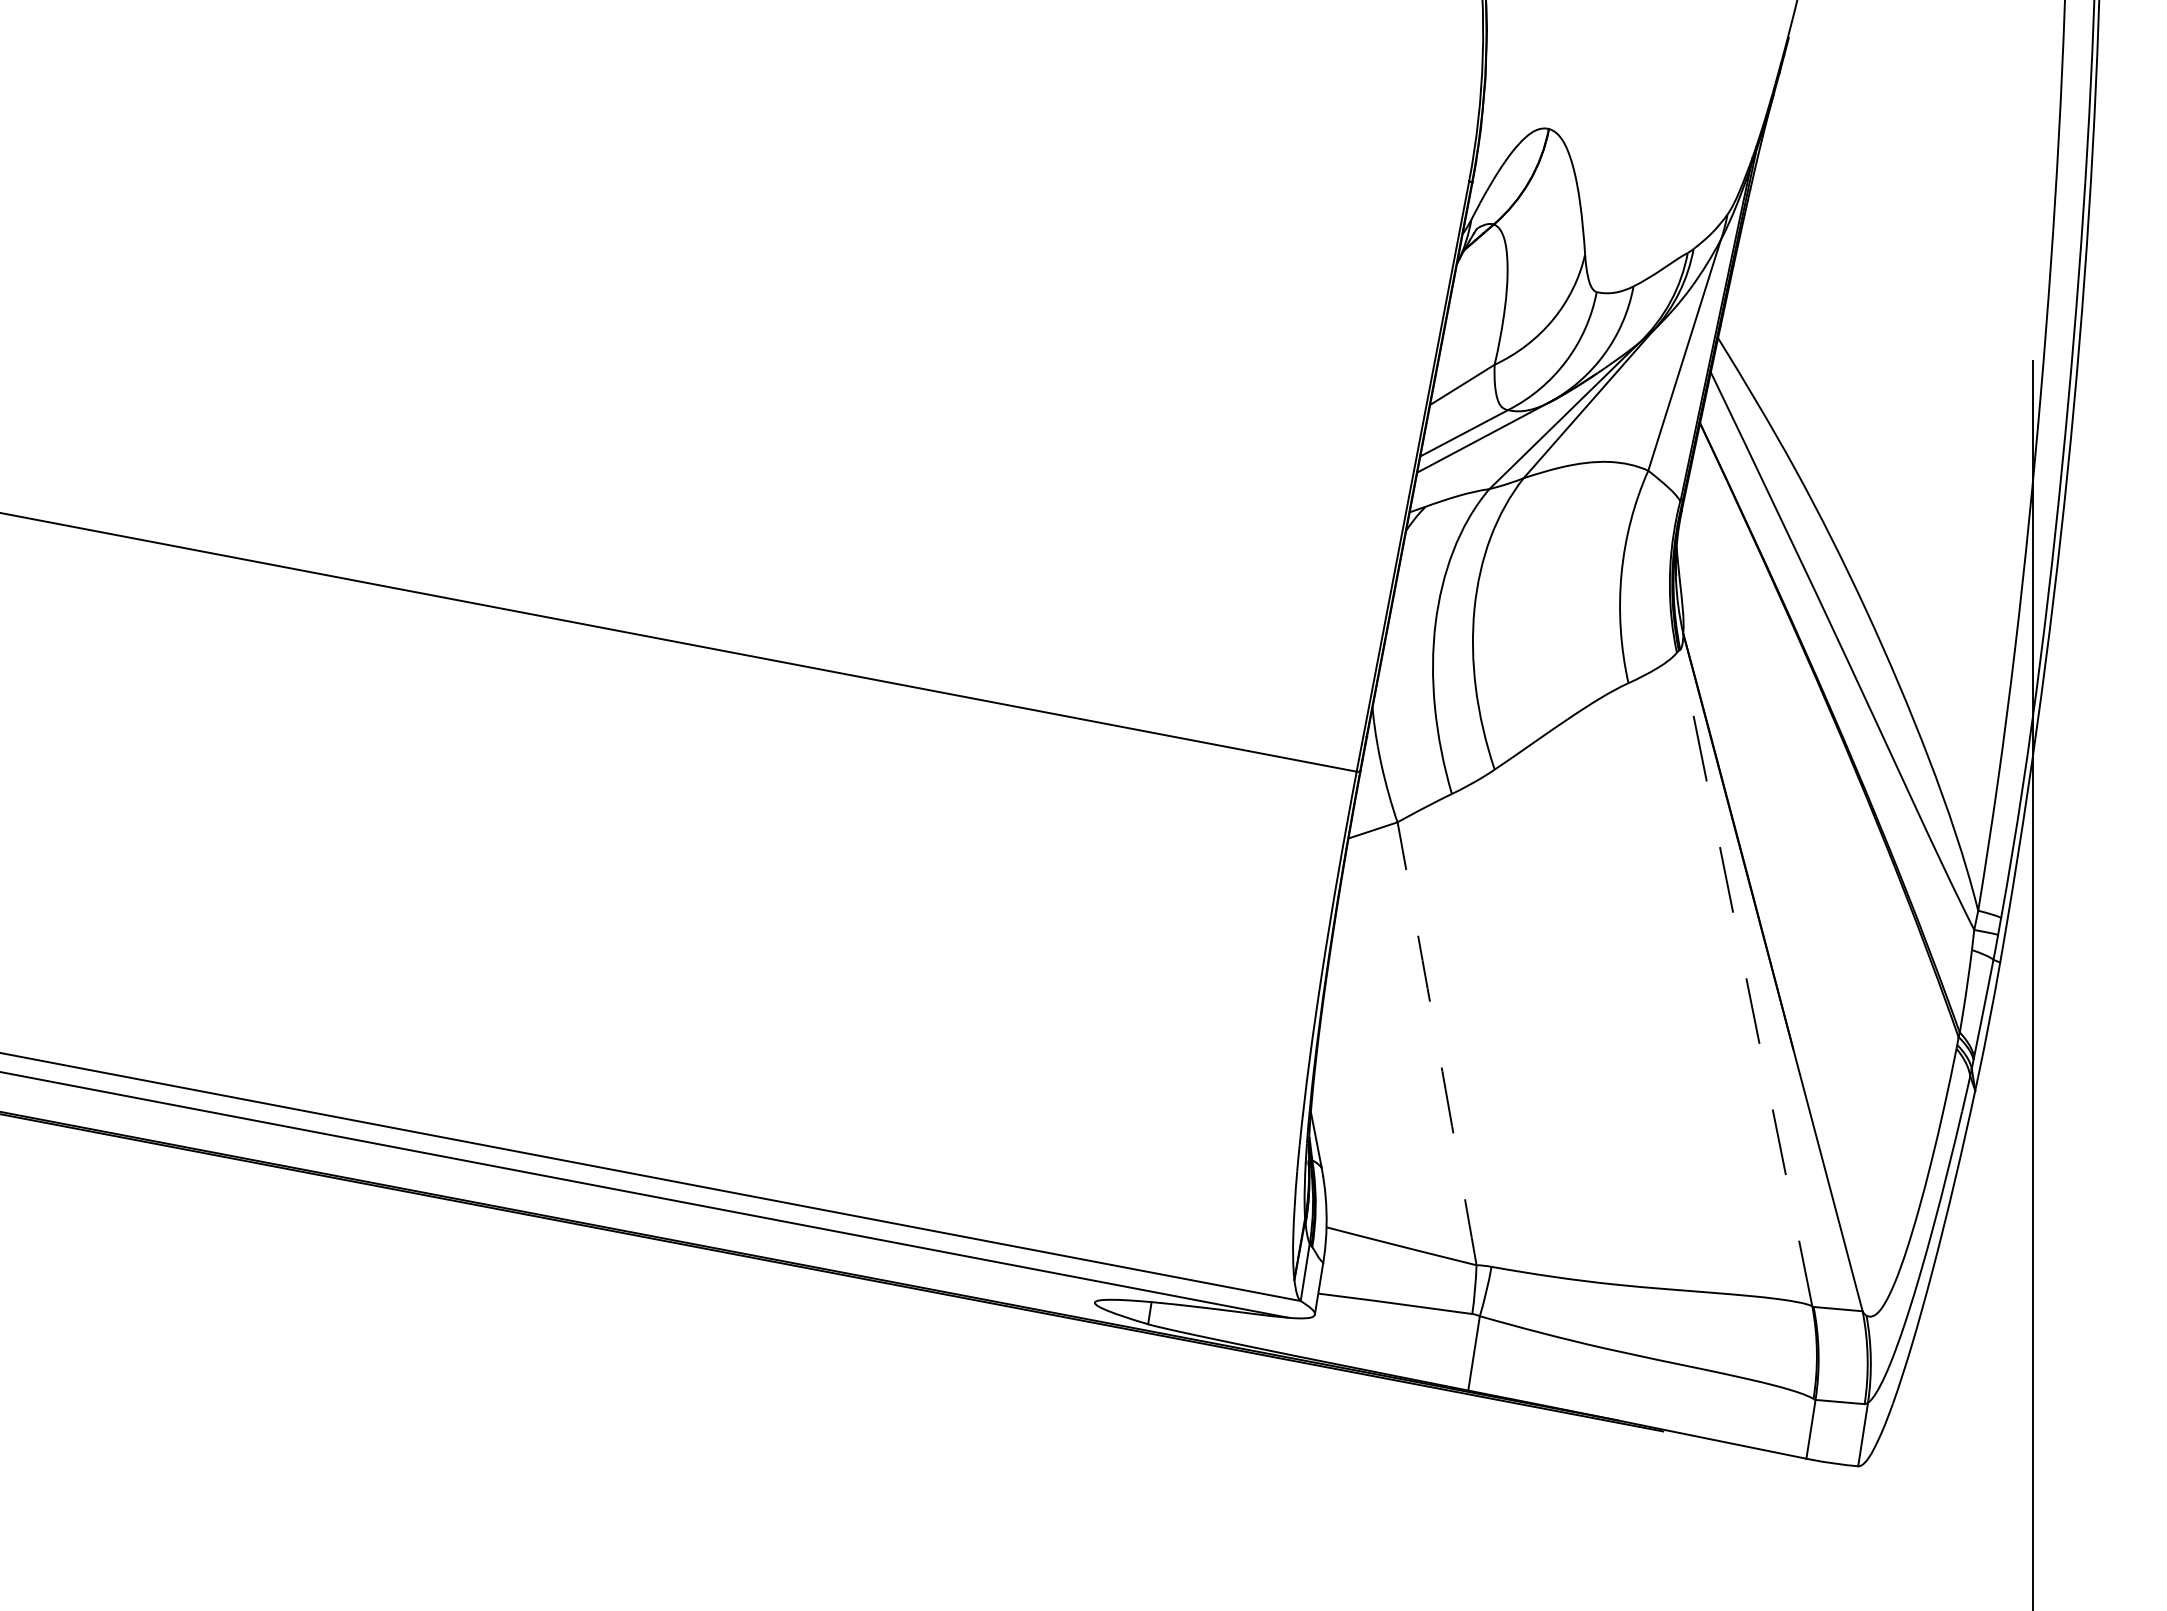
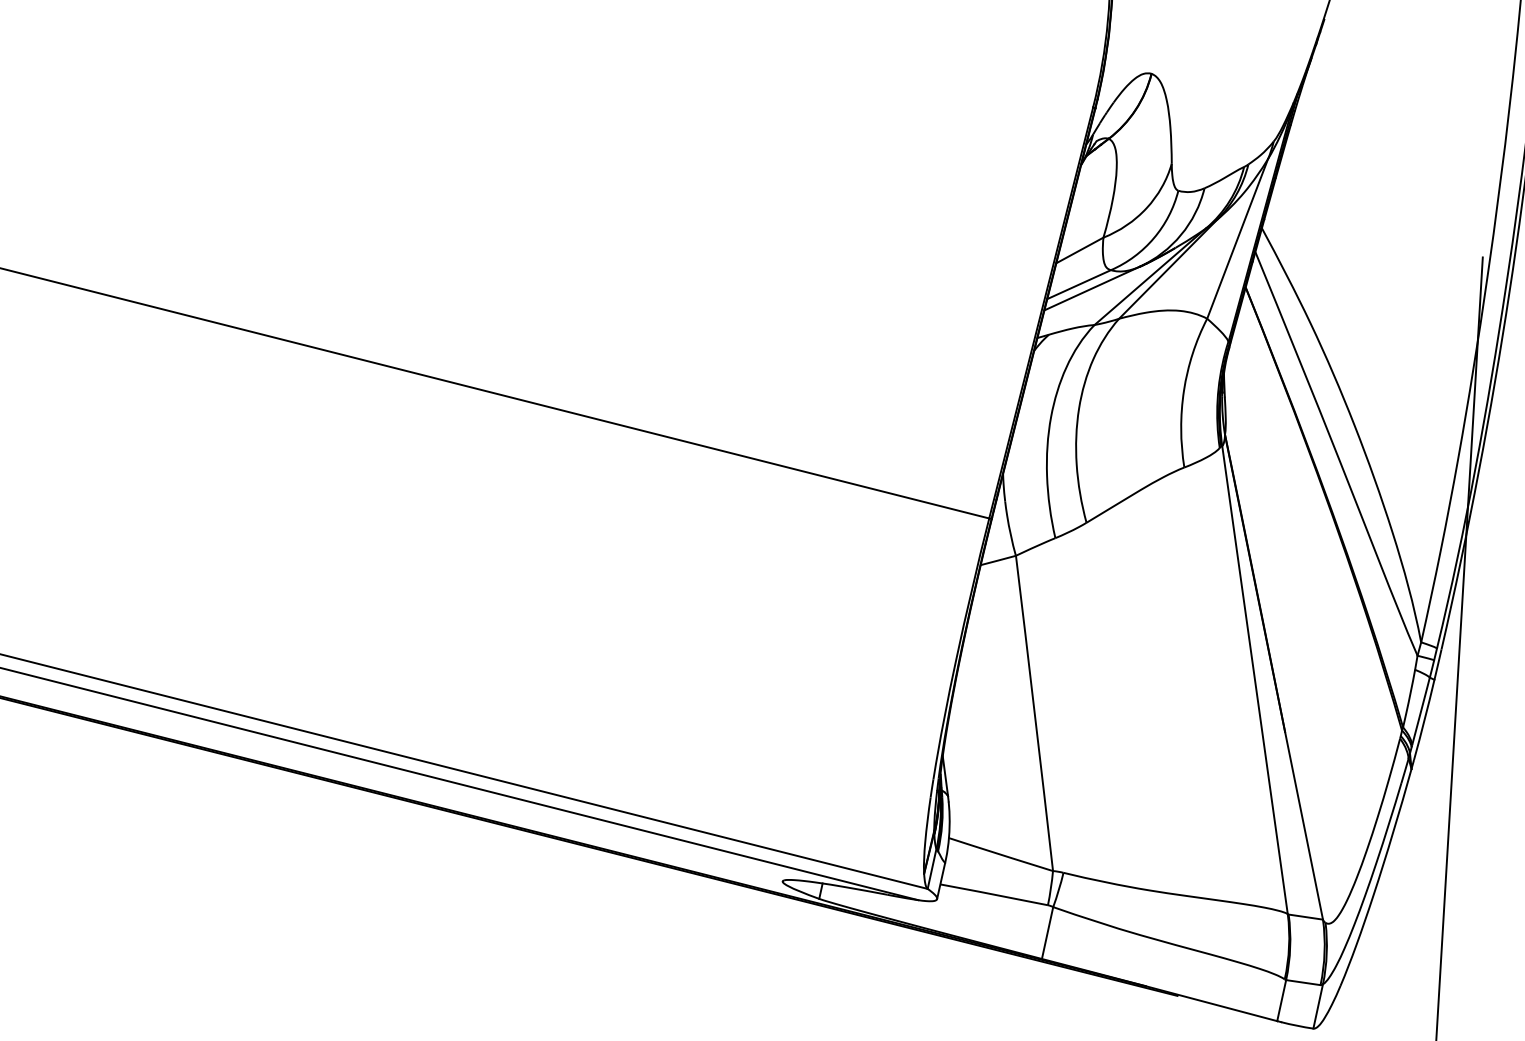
line: (1746, 978) -> (1255, 680), dashed -> solid
arc: (1437, 1043) -> (1034, 713), dashed -> solid

